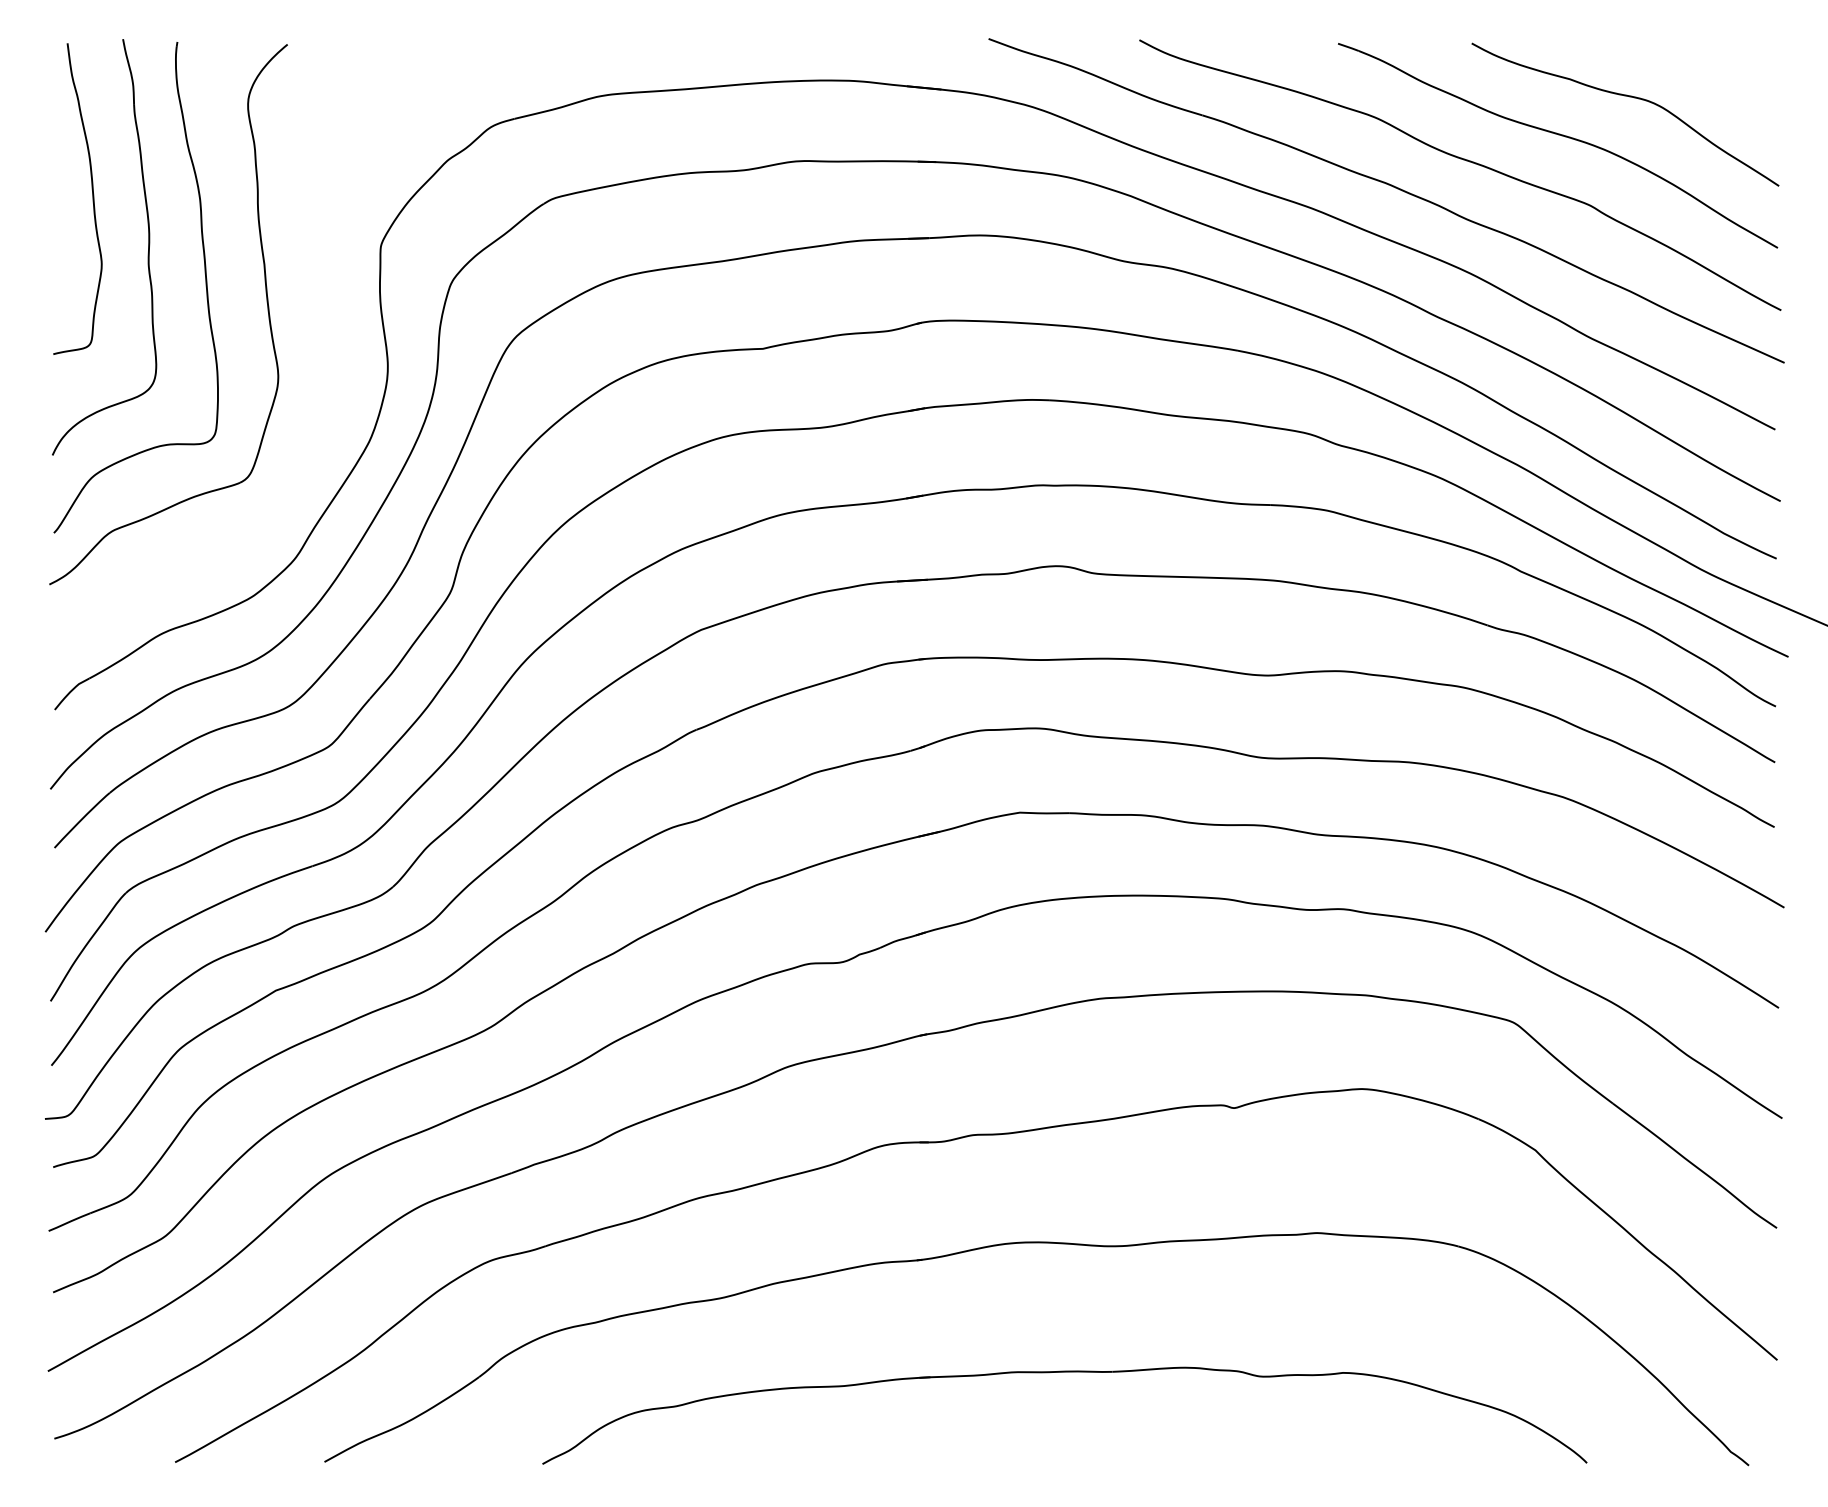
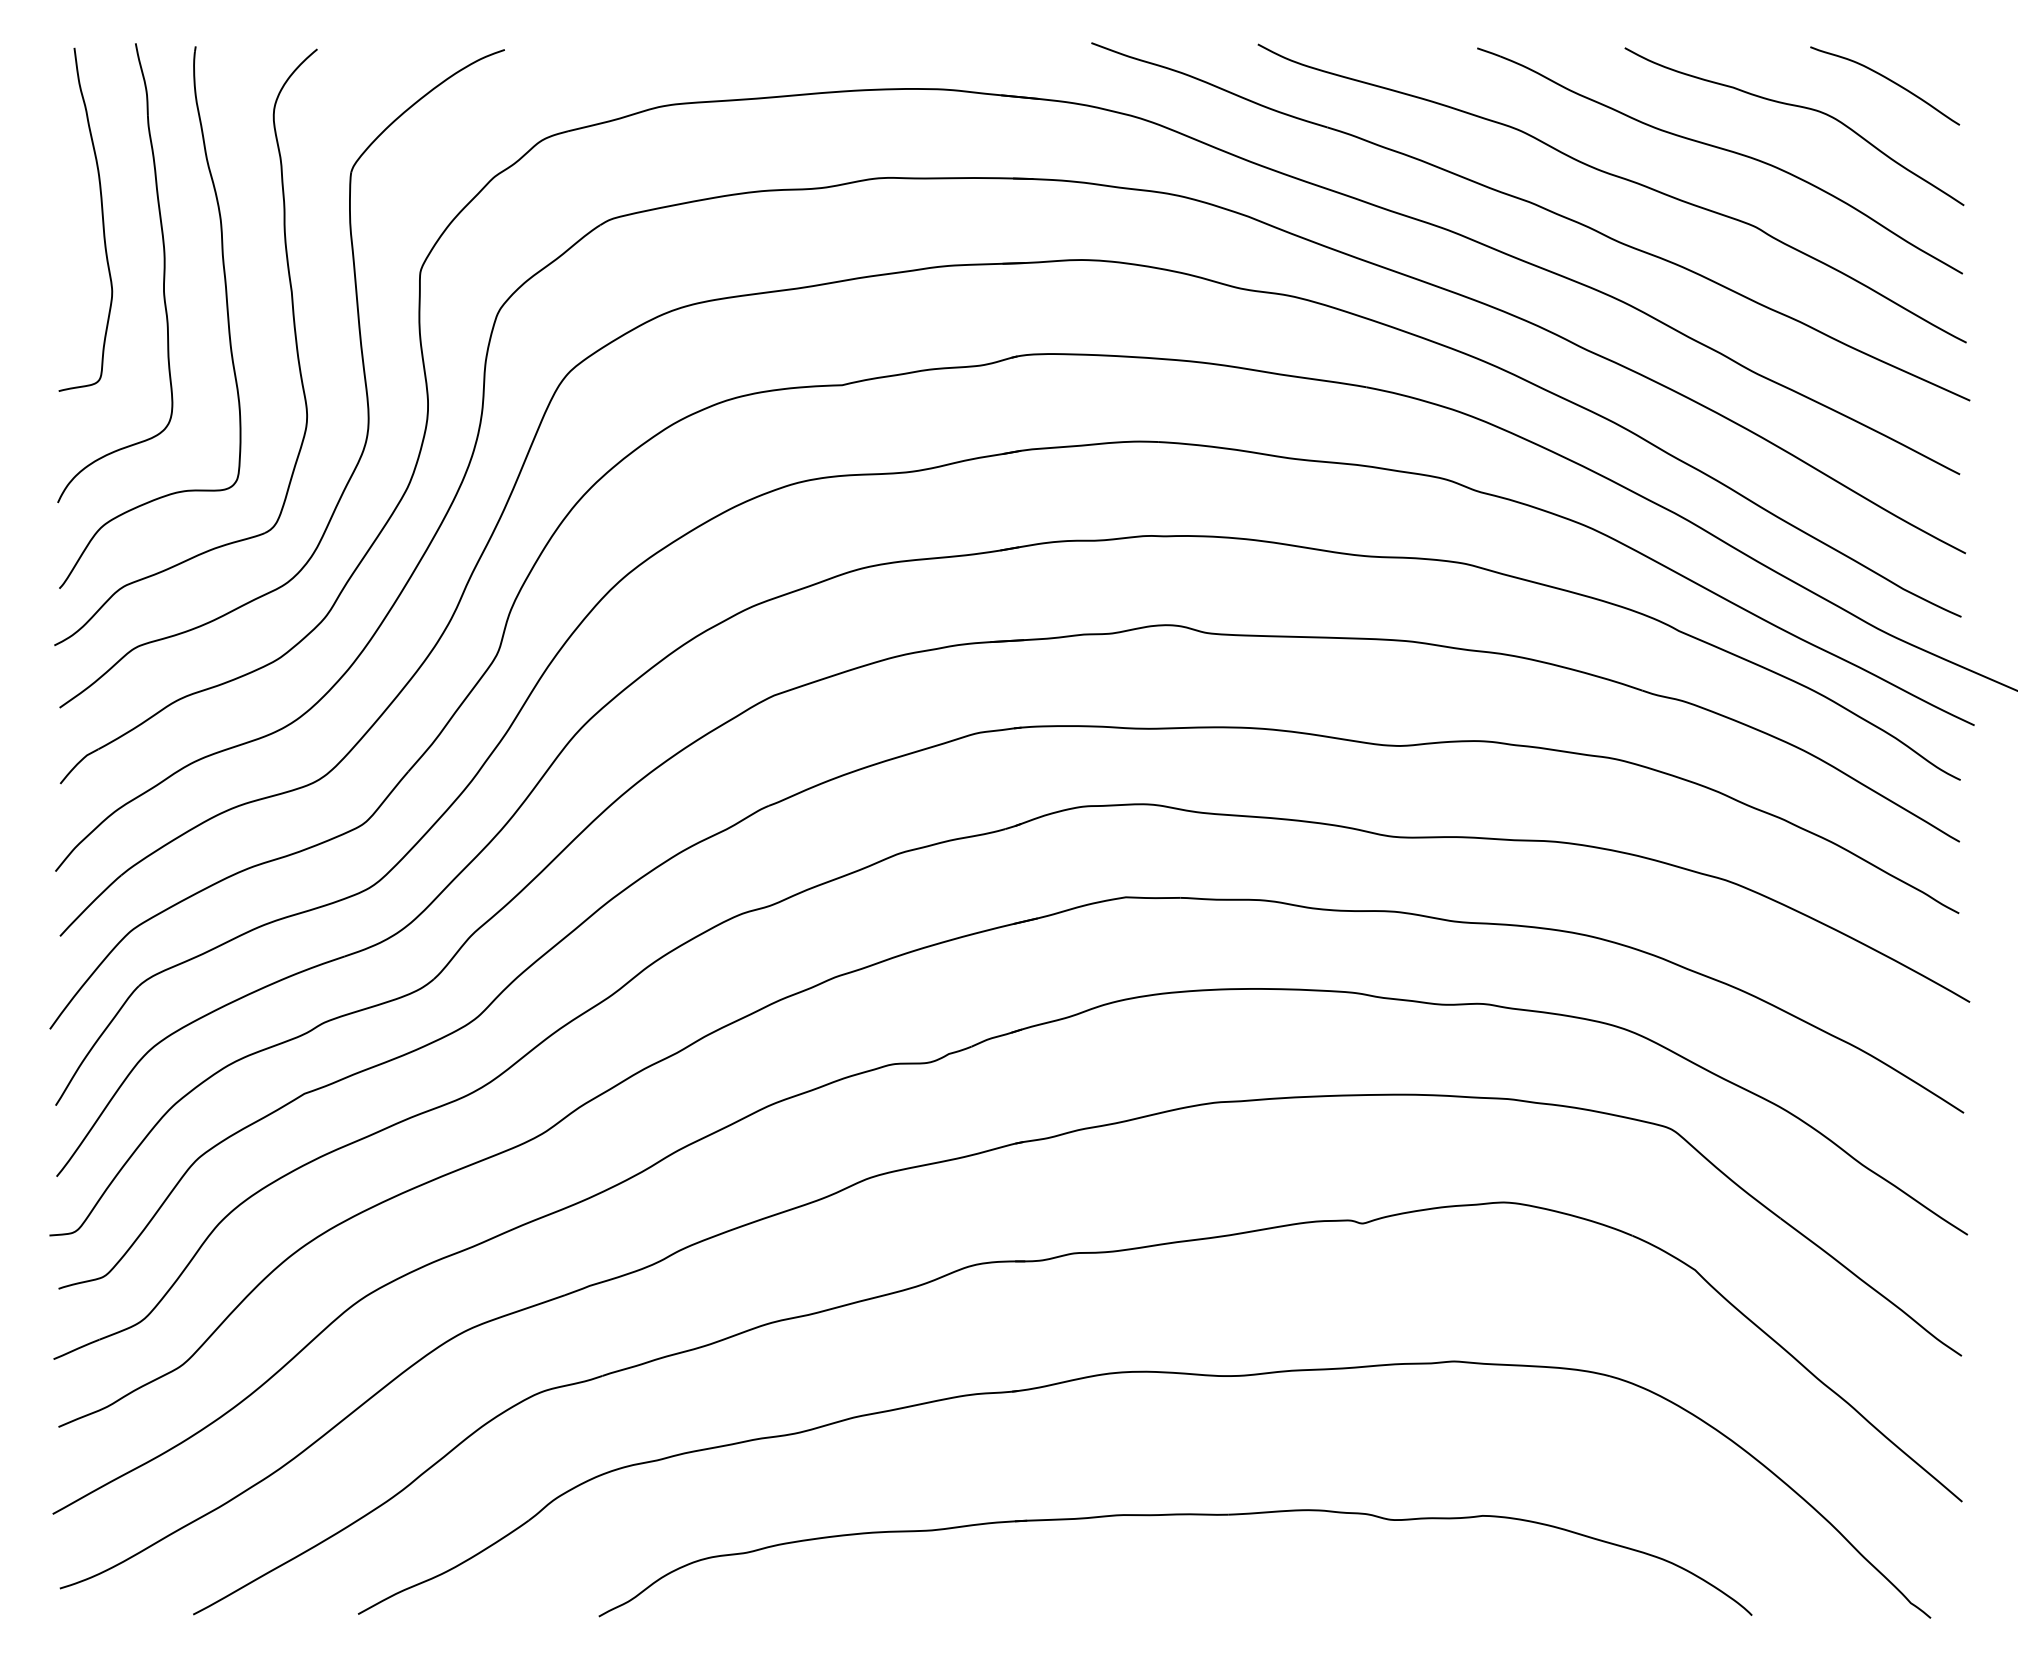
curve: (1709, 72) -> (1887, 80), added
part: (328, 334) -> (362, 369), added

